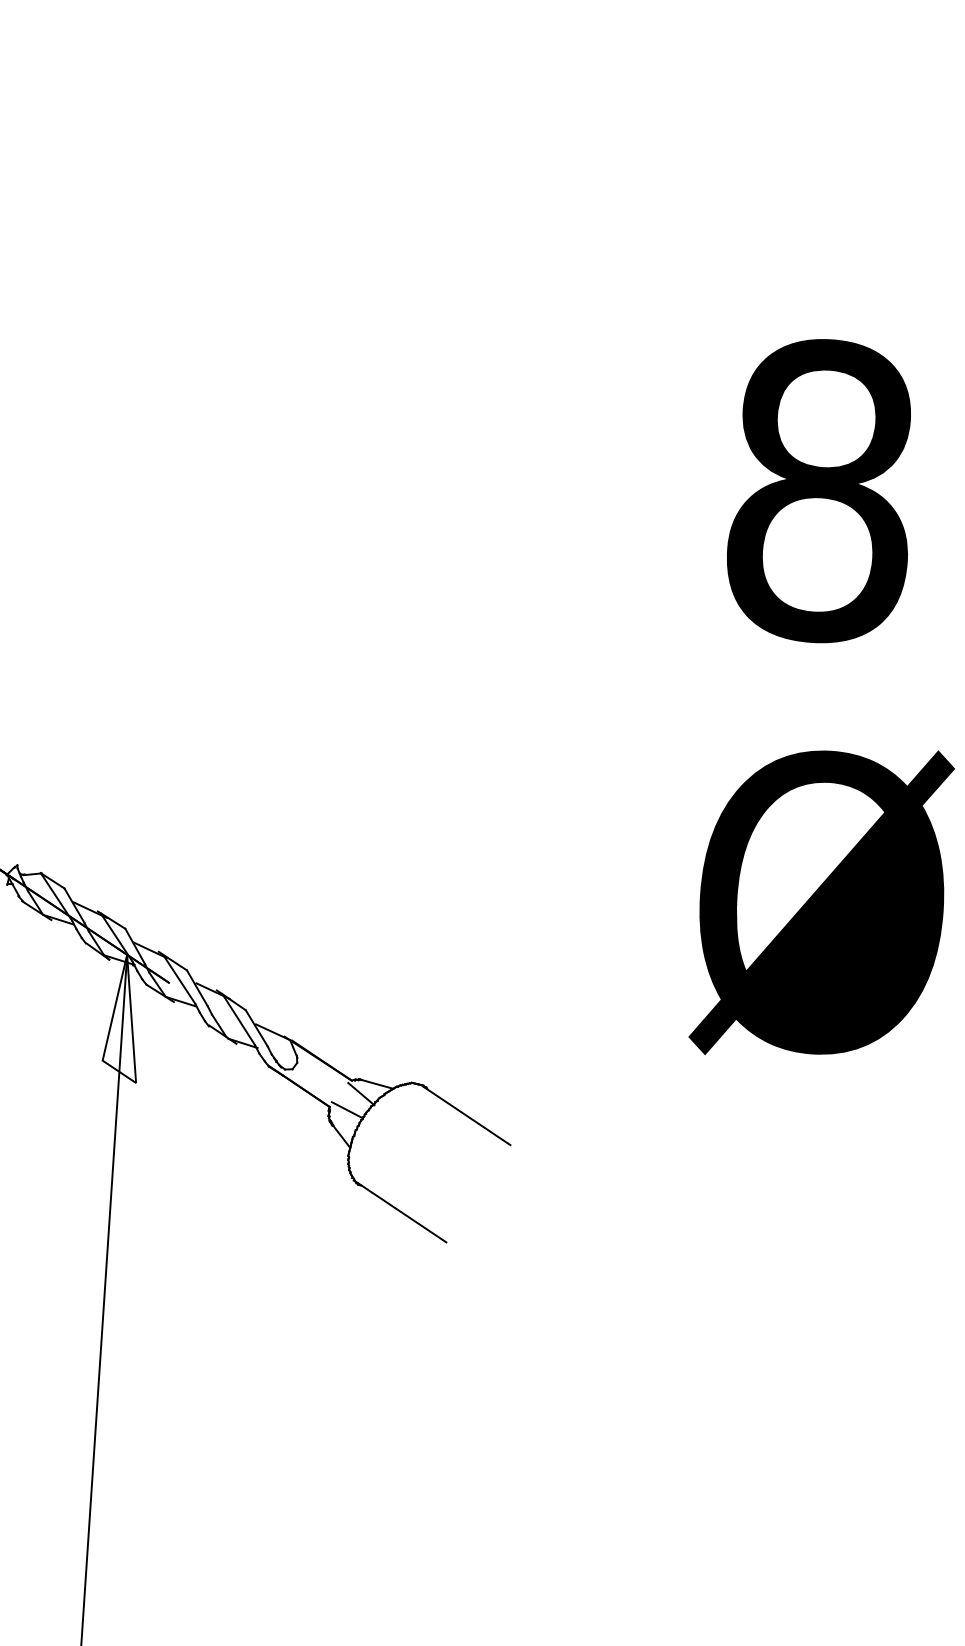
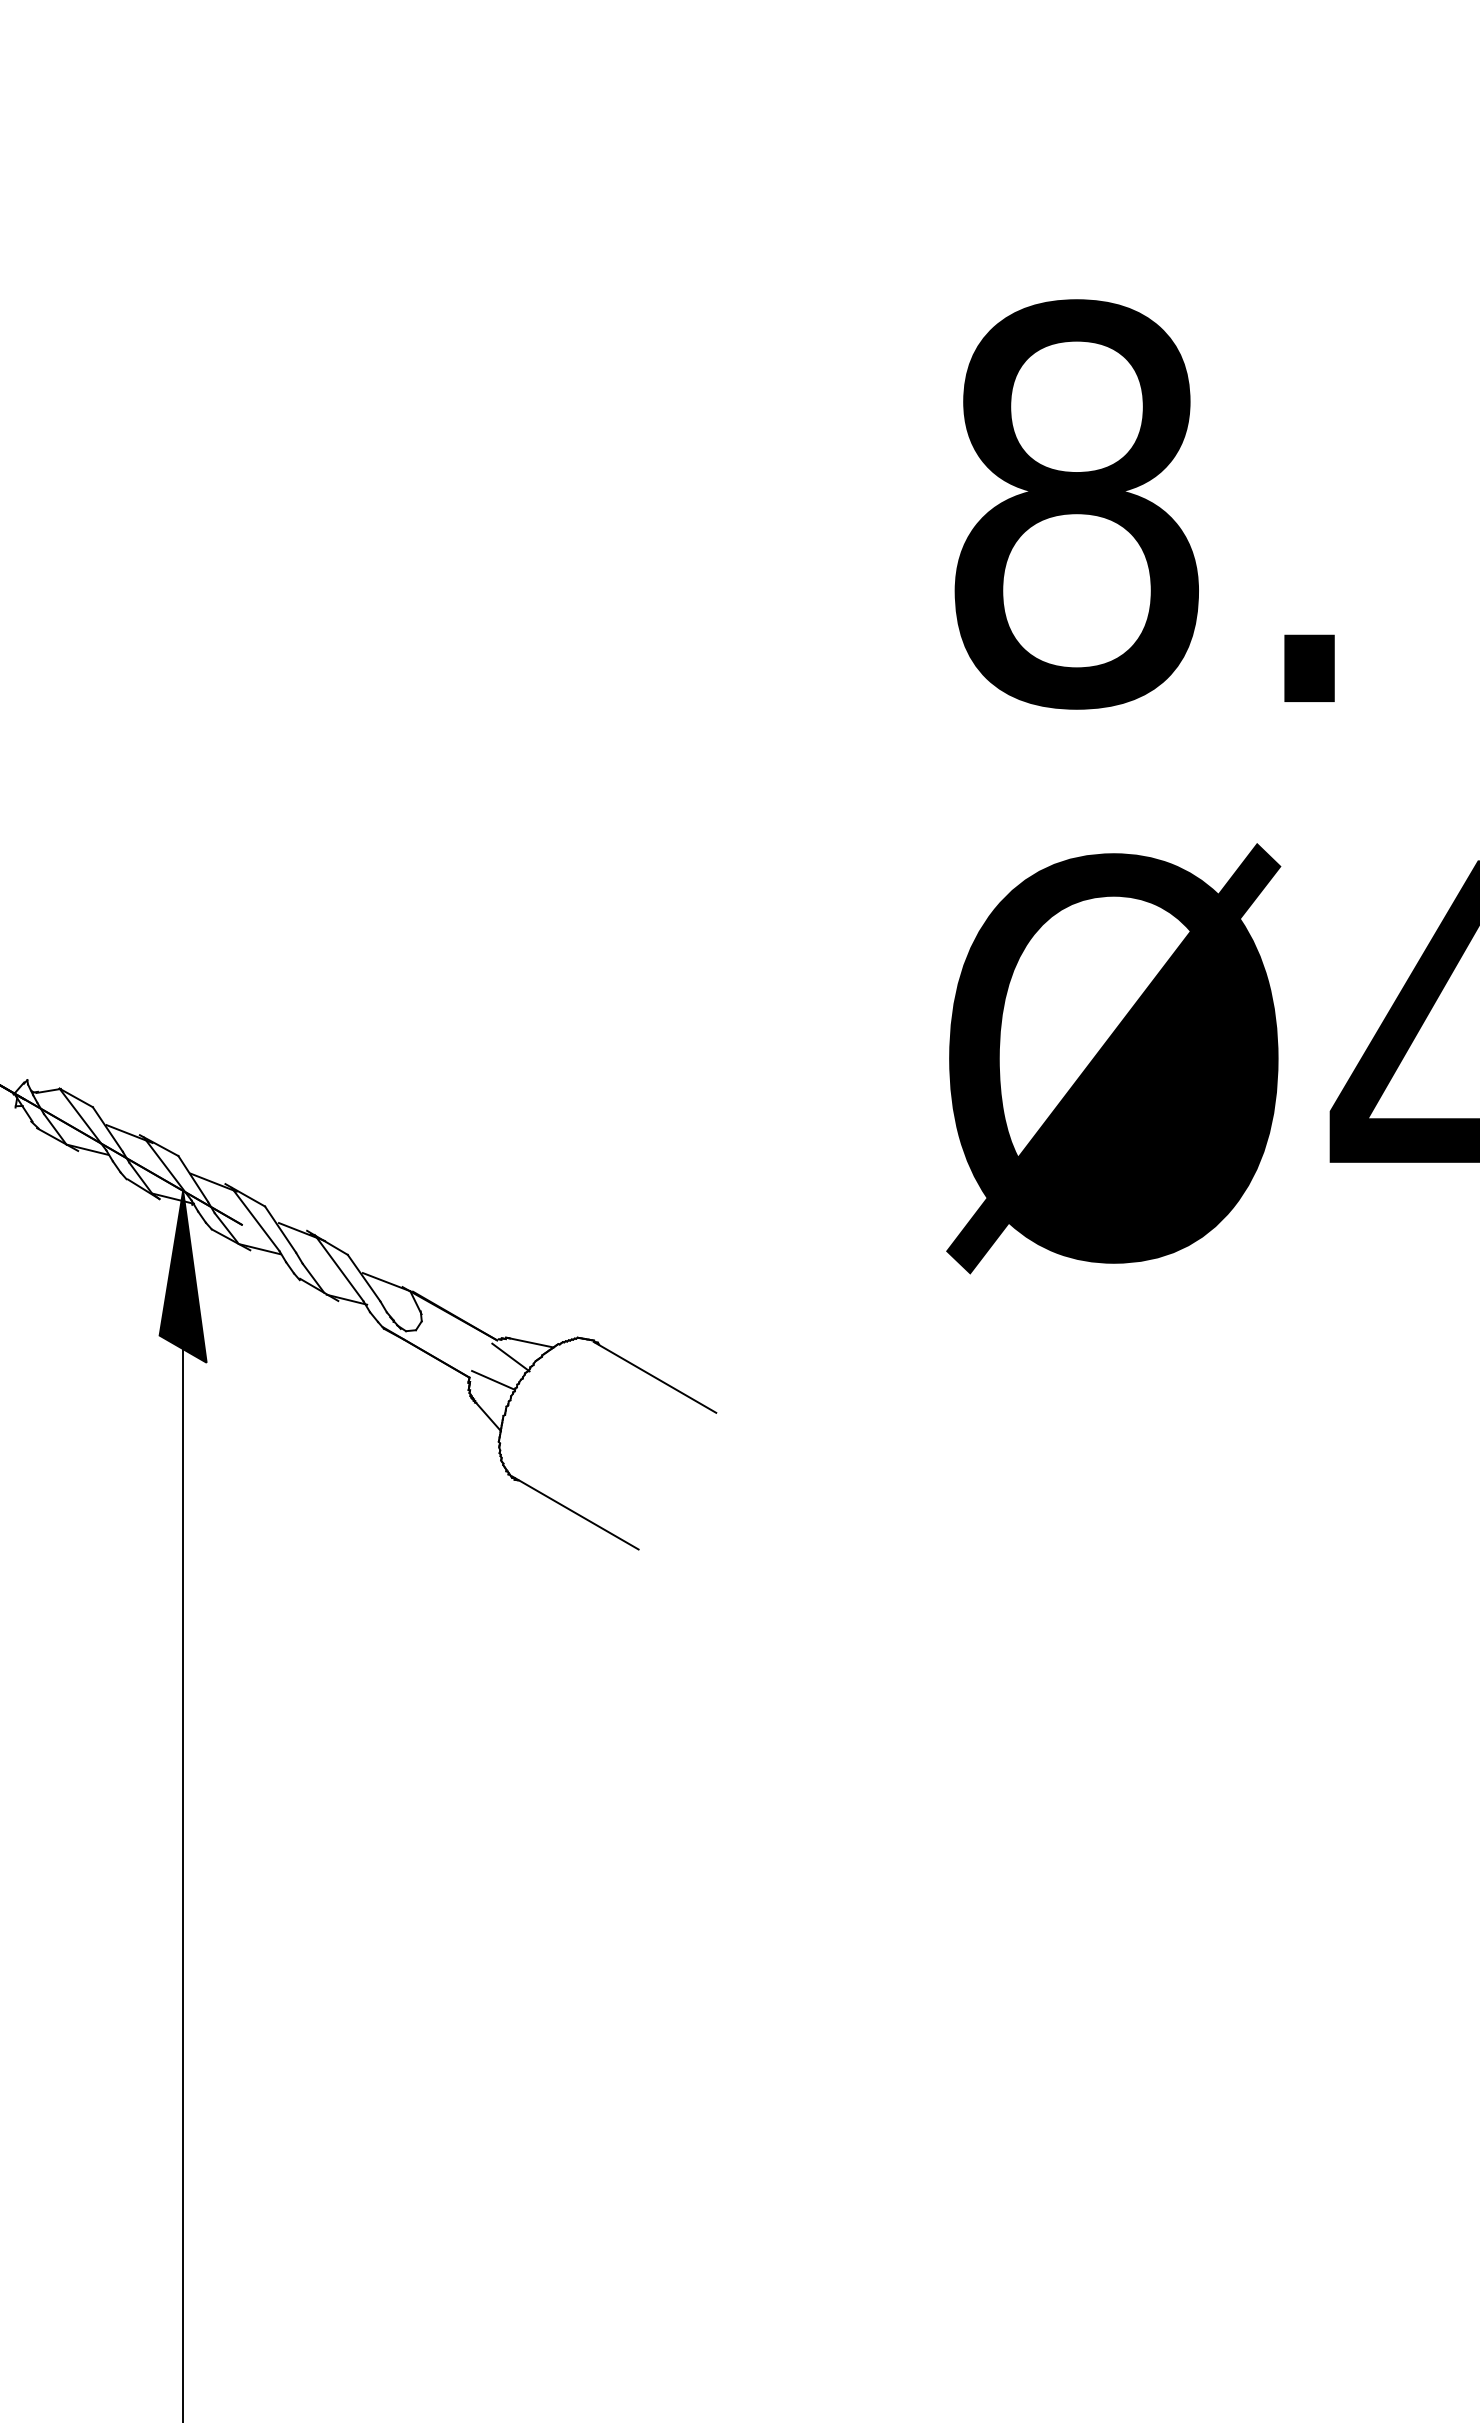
fill: (122, 1018) -> (182, 1276), added

